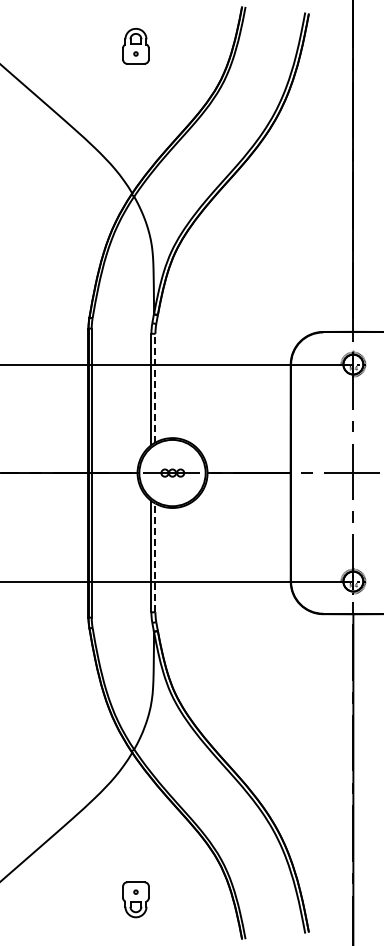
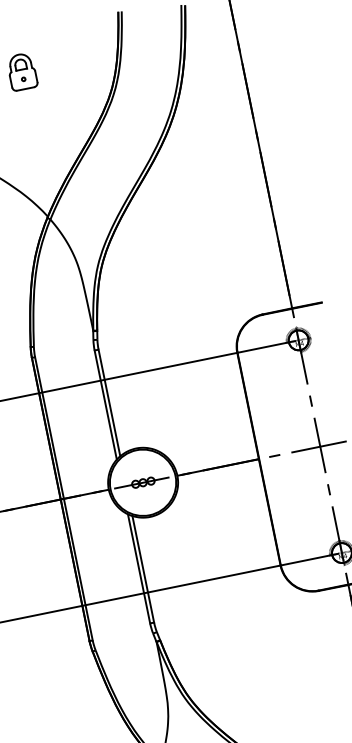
line: (155, 387) -> (109, 402), dashed -> solid
line: (155, 557) -> (143, 568), dashed -> solid

